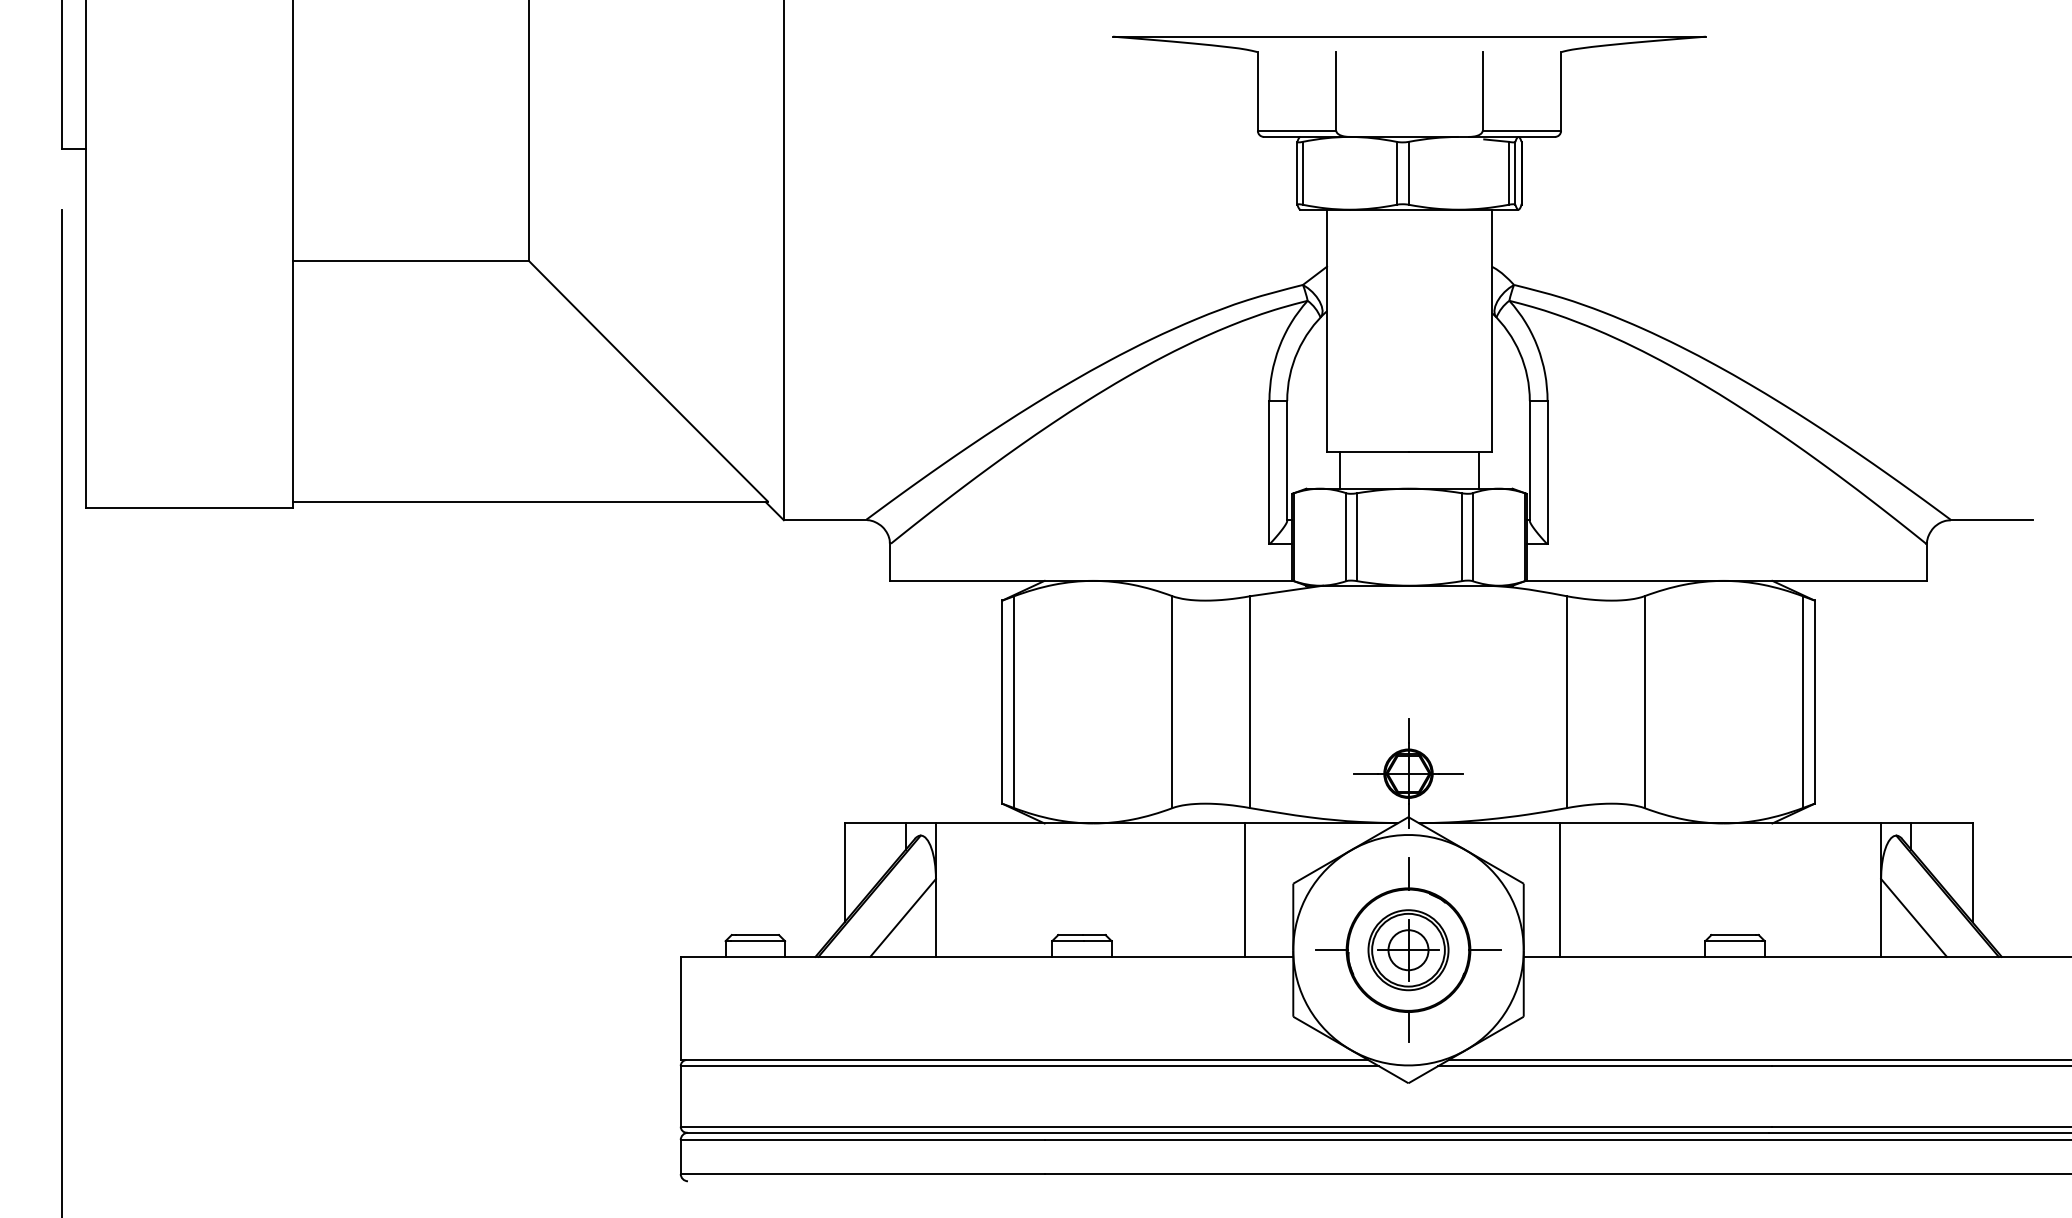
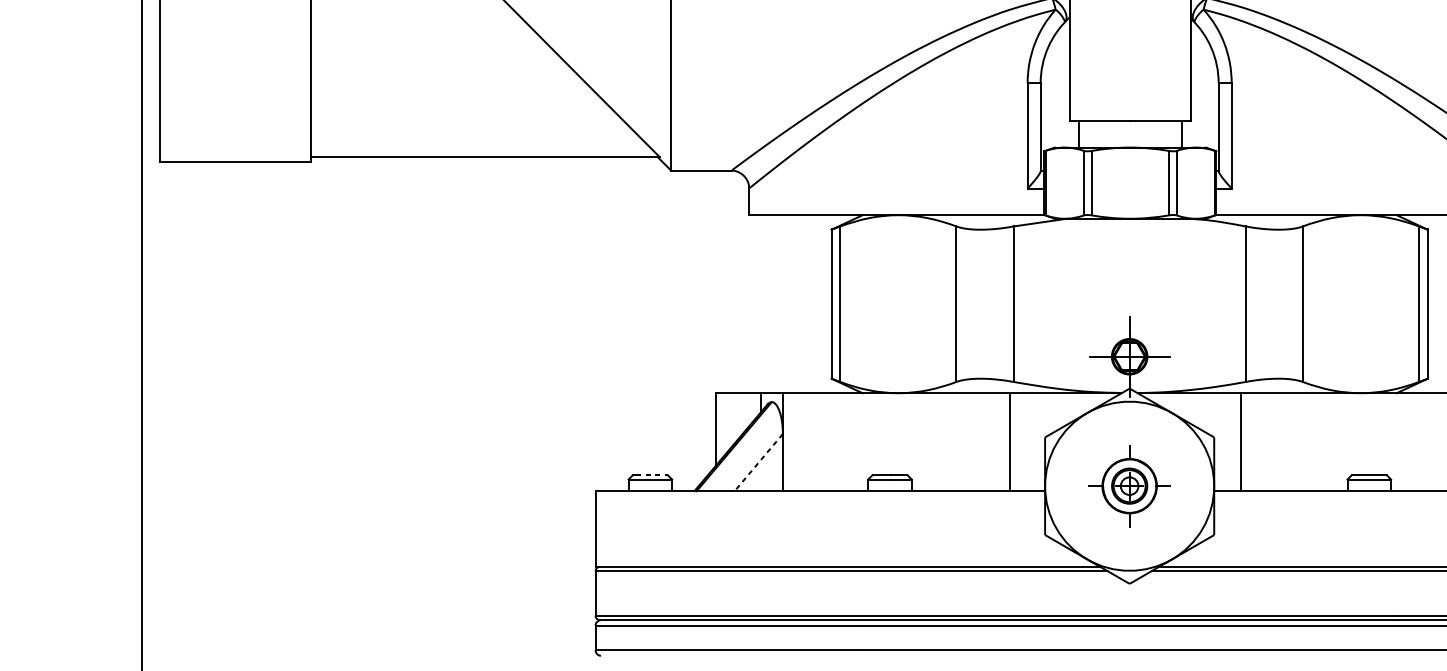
line: (903, 917) -> (759, 462), solid -> dashed
line: (757, 935) -> (651, 475), solid -> dashed
part: (1408, 949) -> (1129, 485), size x0.6

